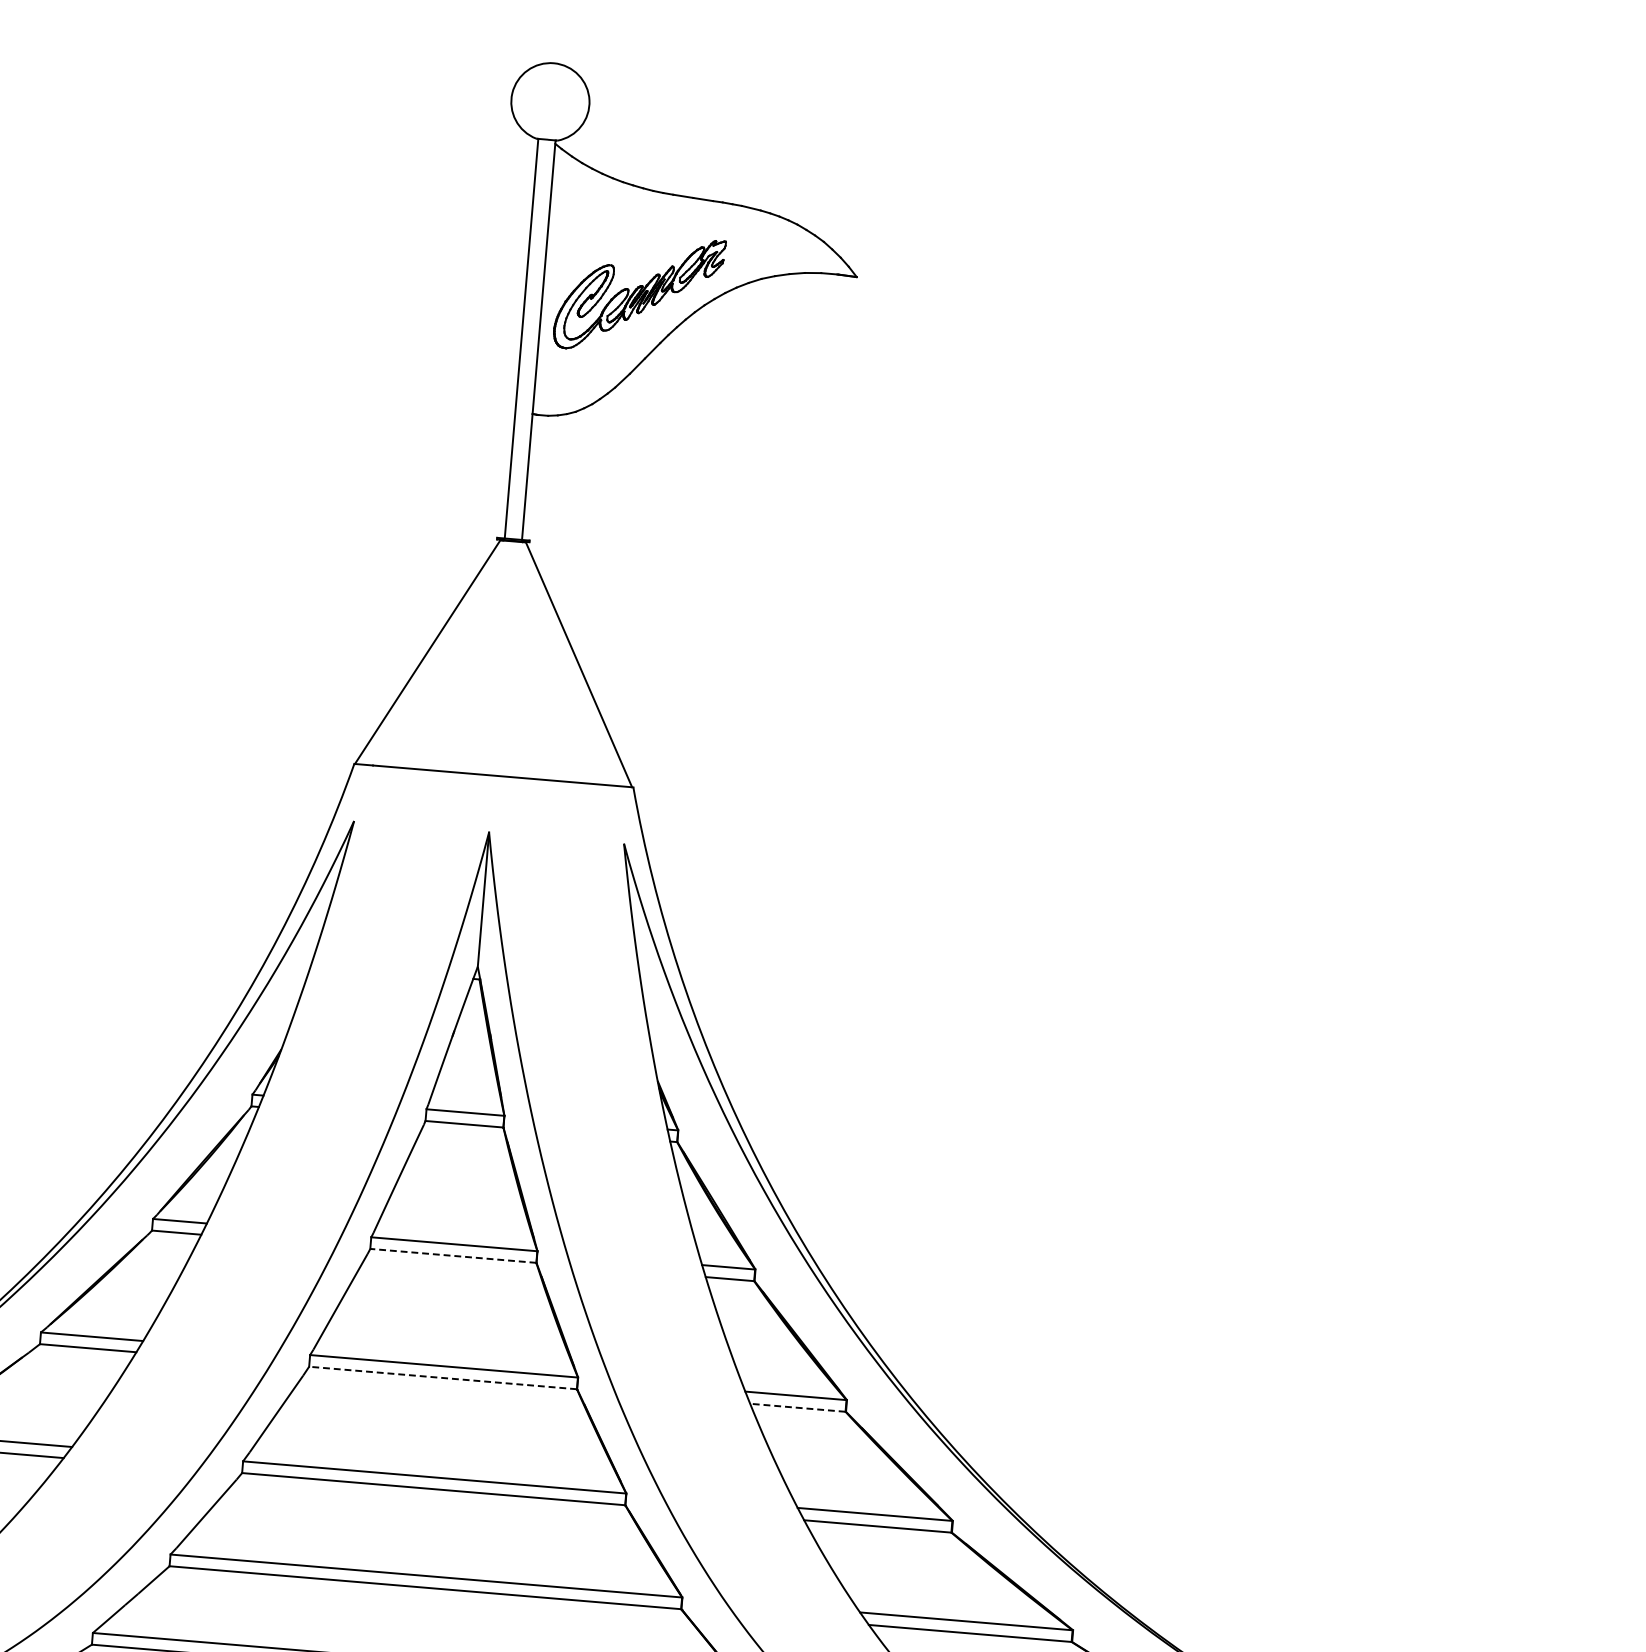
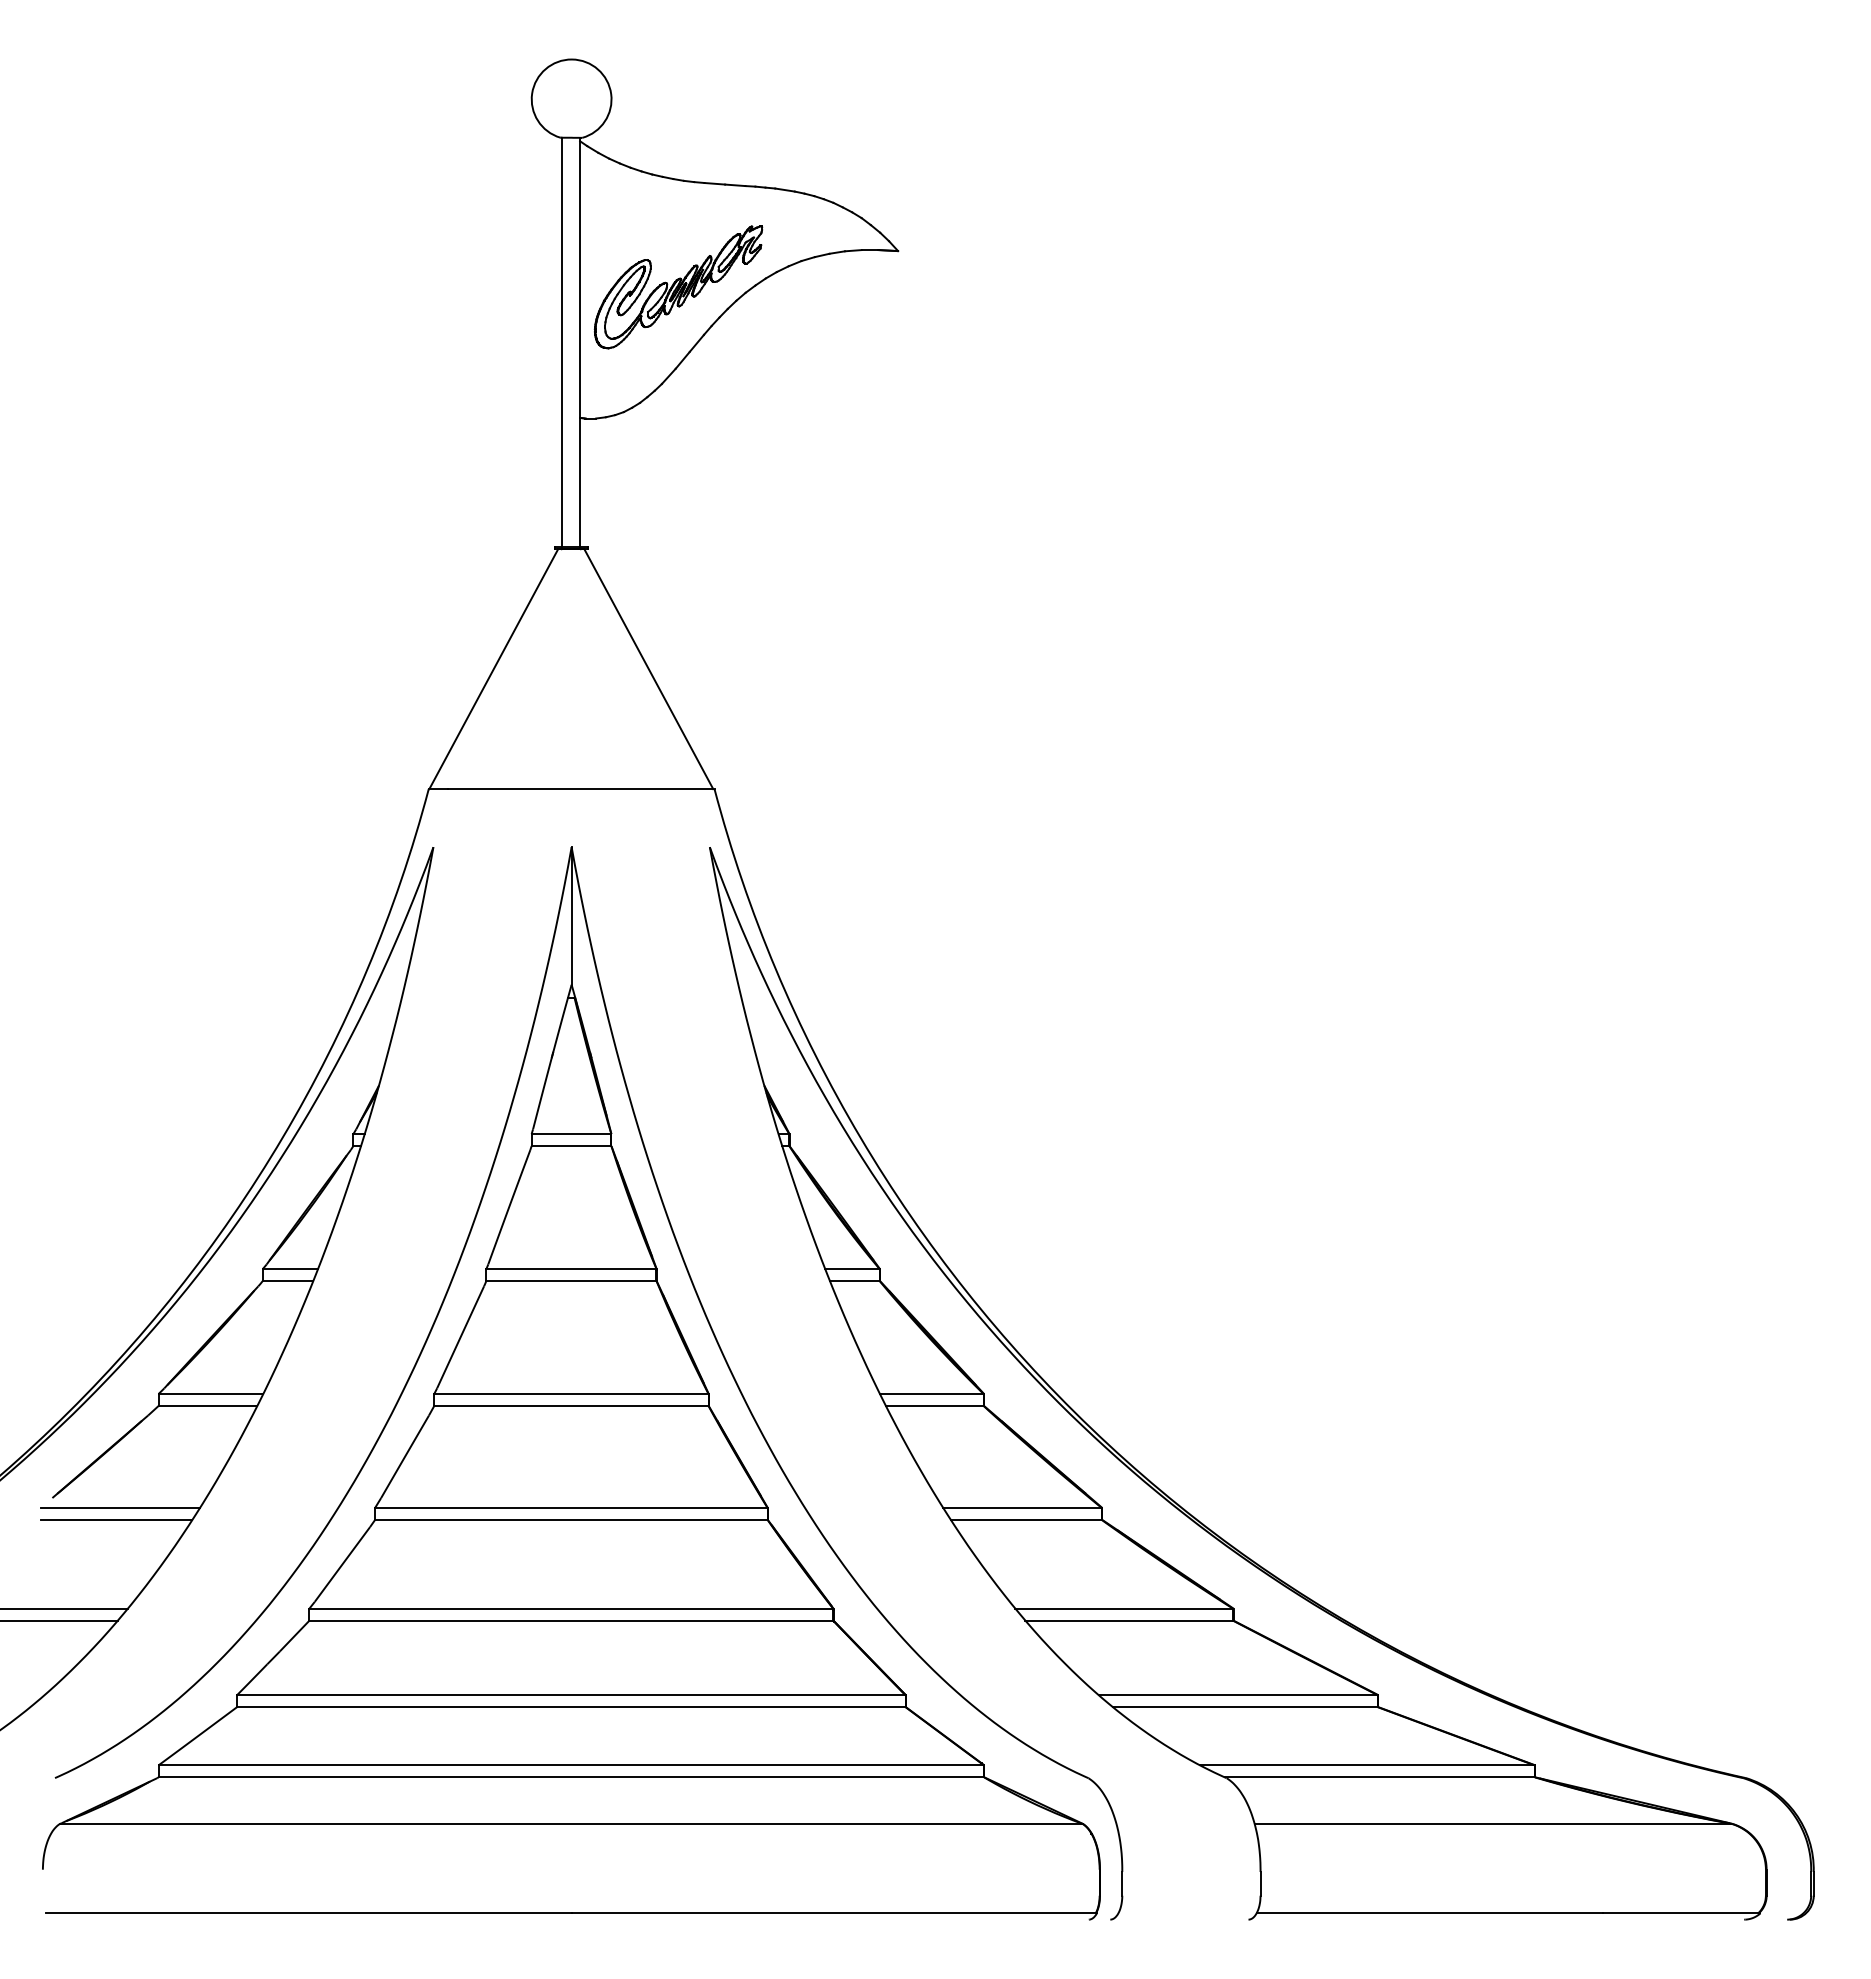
line: (452, 1255) -> (570, 1280), dashed -> solid
line: (442, 1377) -> (570, 1405), dashed -> solid
line: (797, 1407) -> (934, 1405), dashed -> solid

